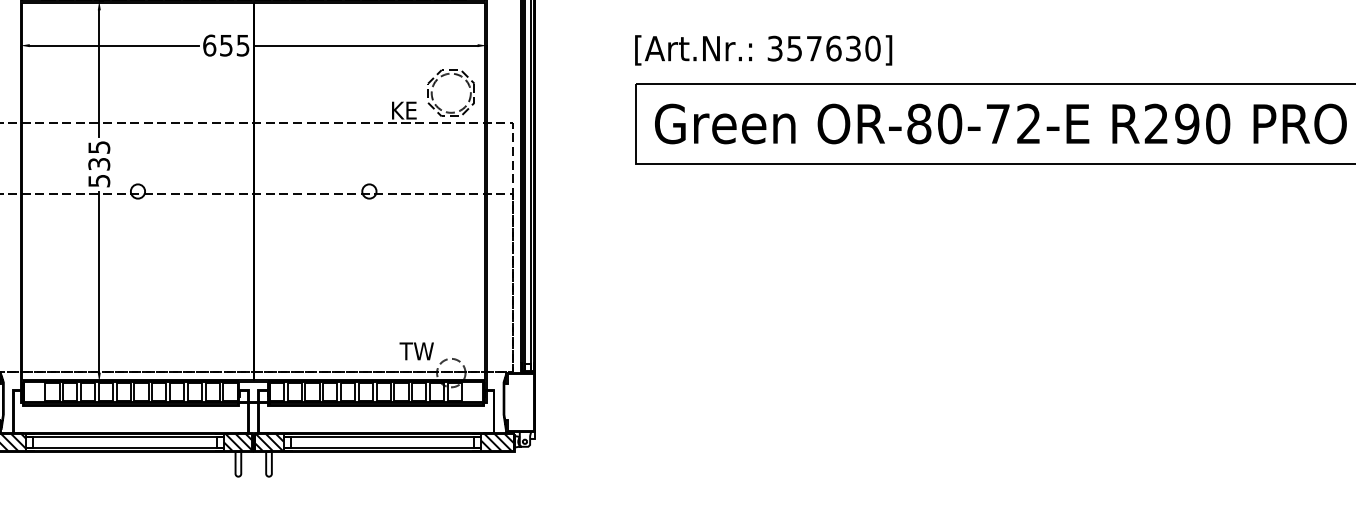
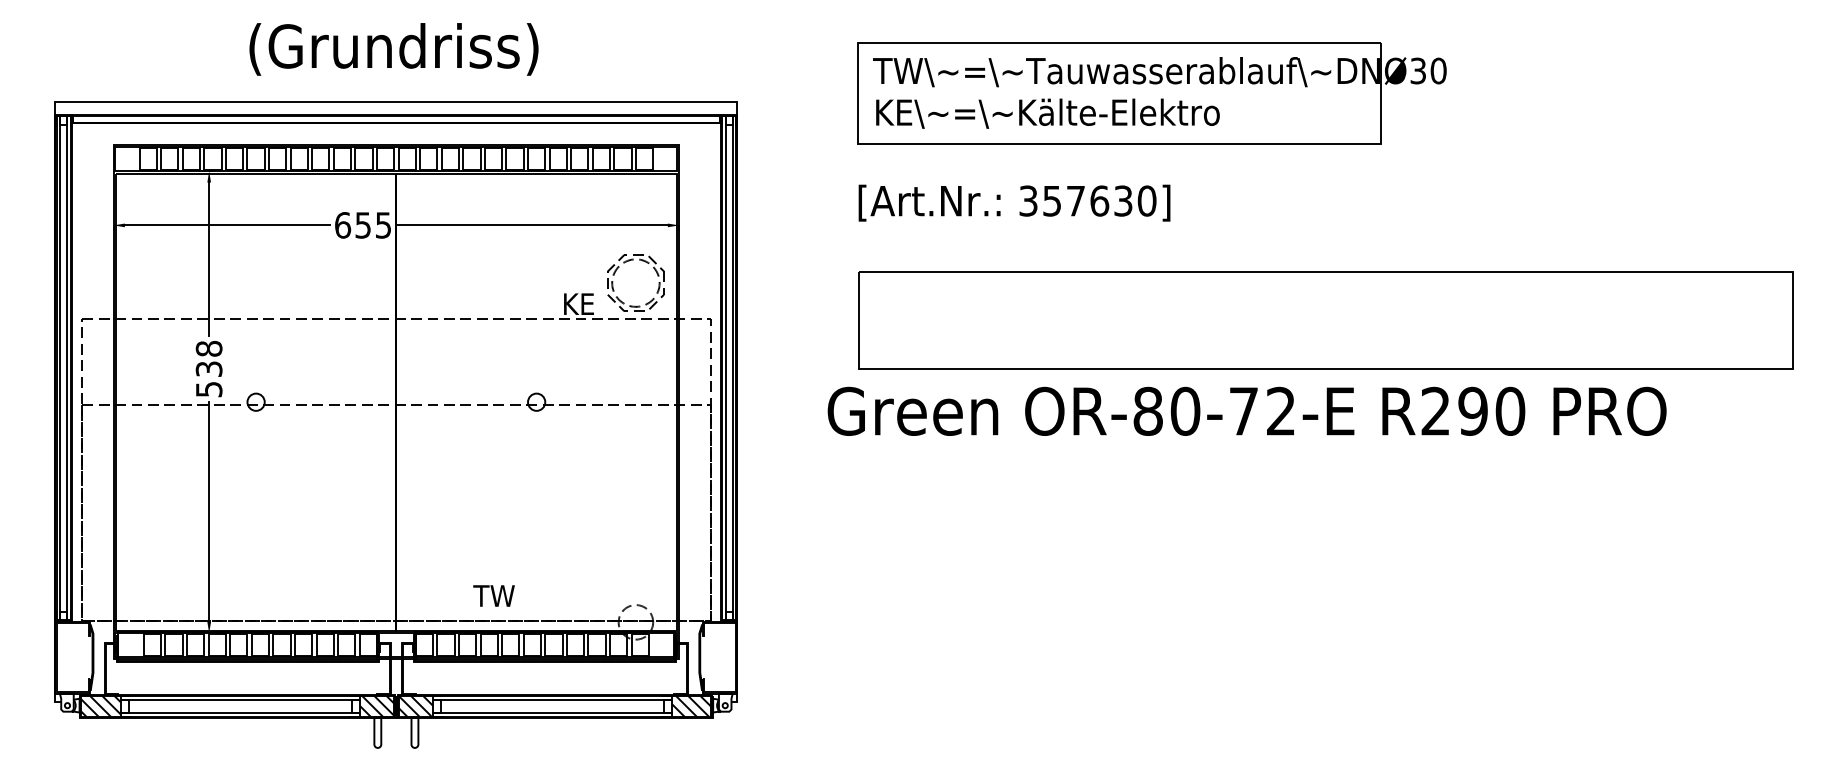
text: (763, 49) -> (1014, 202), moved
text: (1000, 123) -> (1246, 410), moved
text: (98, 147) -> (208, 348), 535 -> 538
text: (416, 350) -> (493, 595), moved

